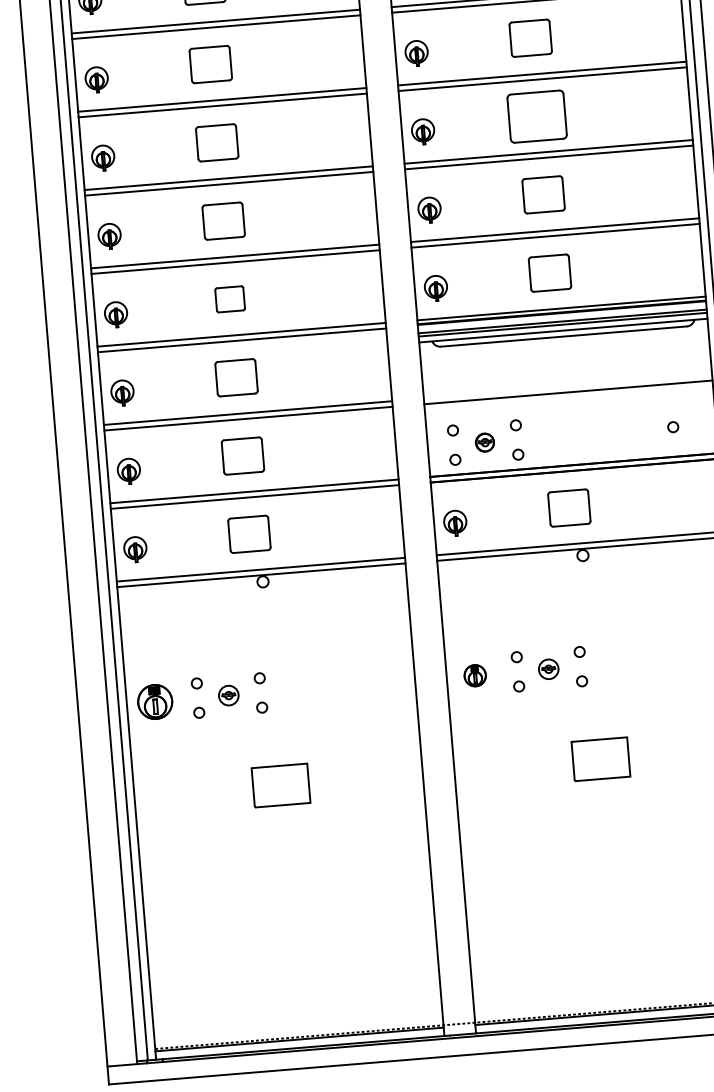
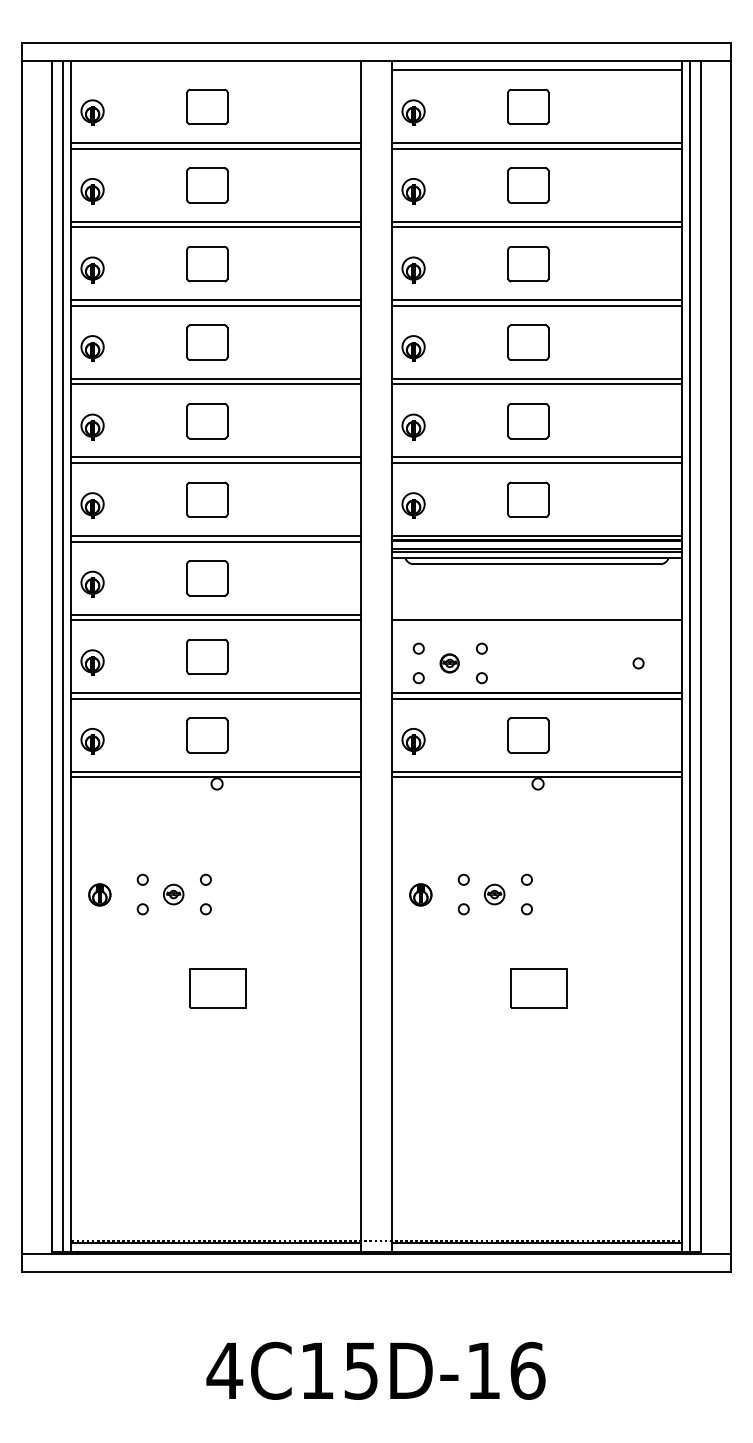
part: (537, 116) -> (528, 342), size x0.71
part: (230, 299) -> (207, 499), size x1.43
part: (154, 701) -> (99, 894), size x0.62

